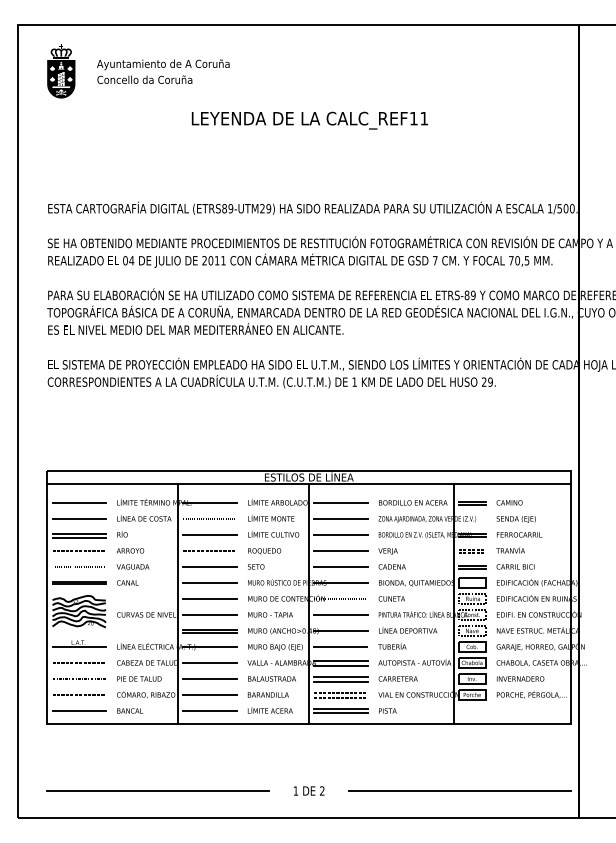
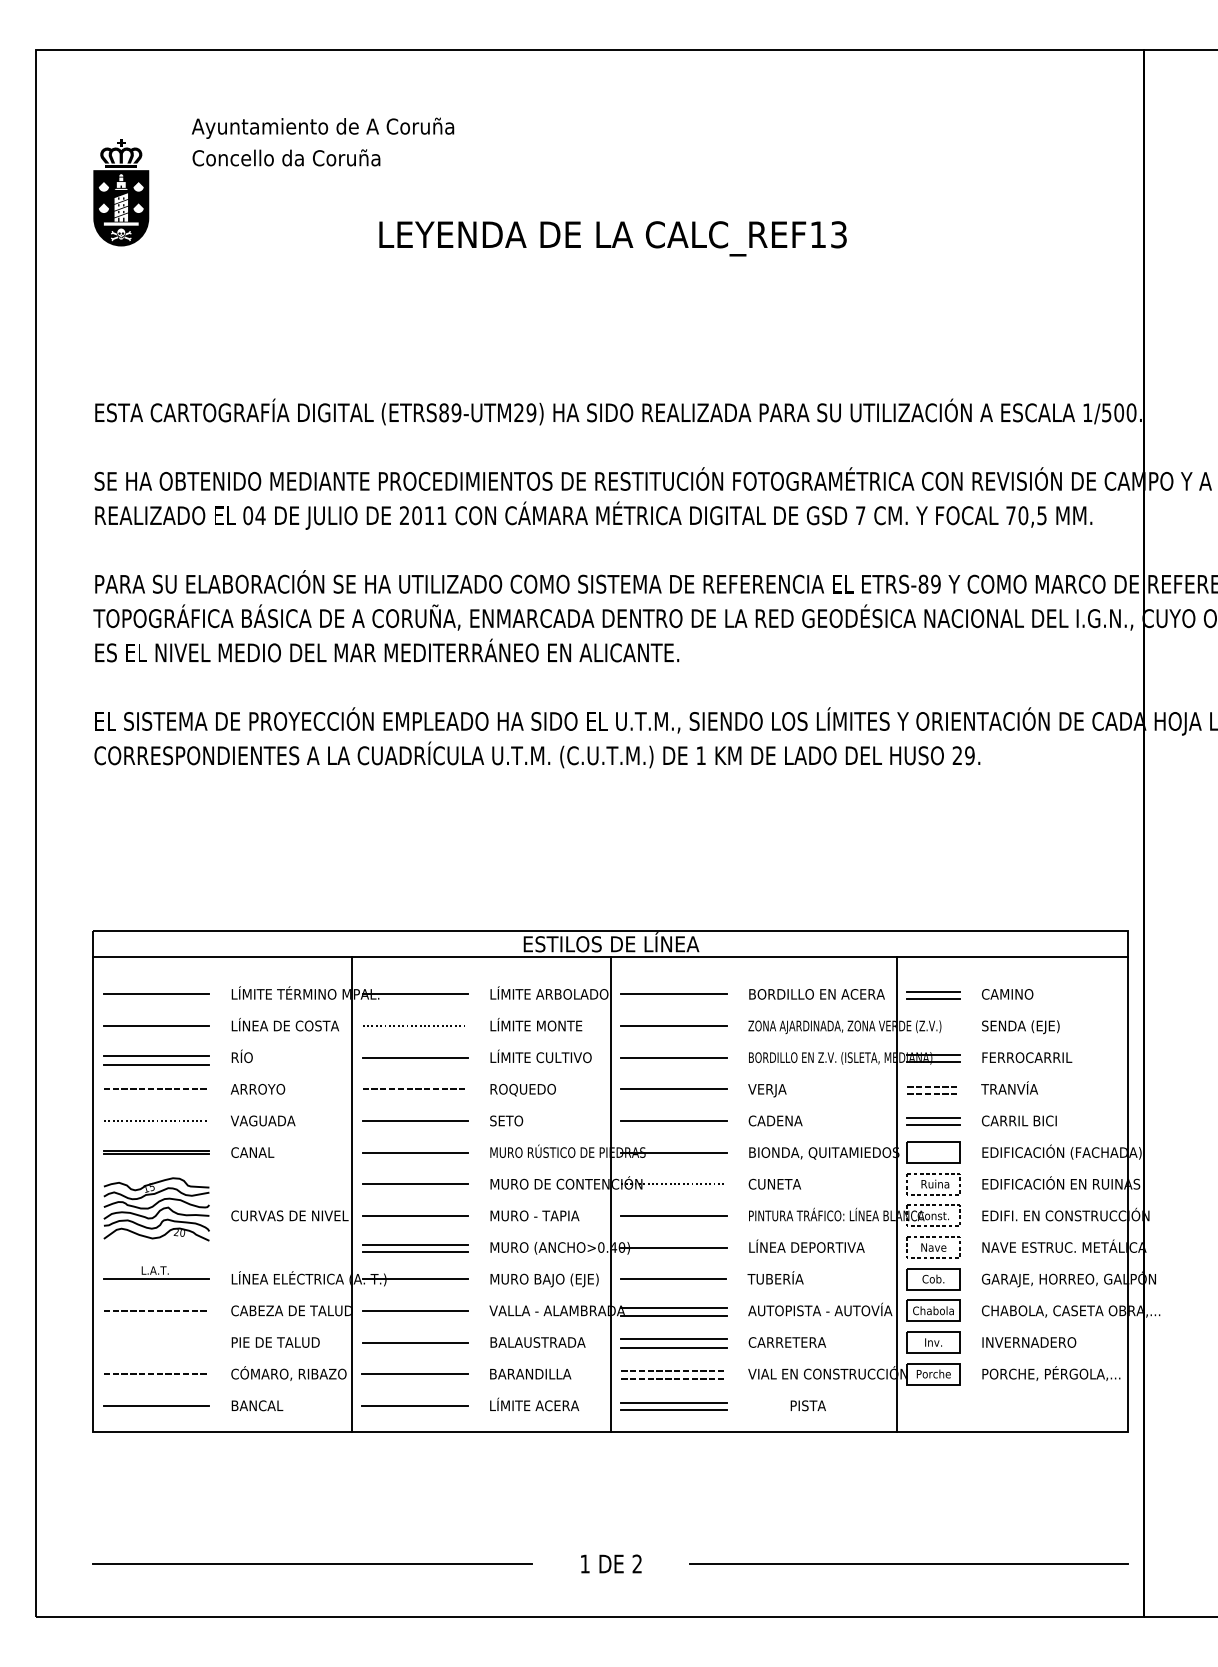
part: (61, 71) -> (121, 192), moved
text: (424, 118) -> (839, 234), CALC_REF11 -> CALC_REF13
line: (78, 678) -> (155, 1341), removed
text: (387, 710) -> (807, 1404), moved

